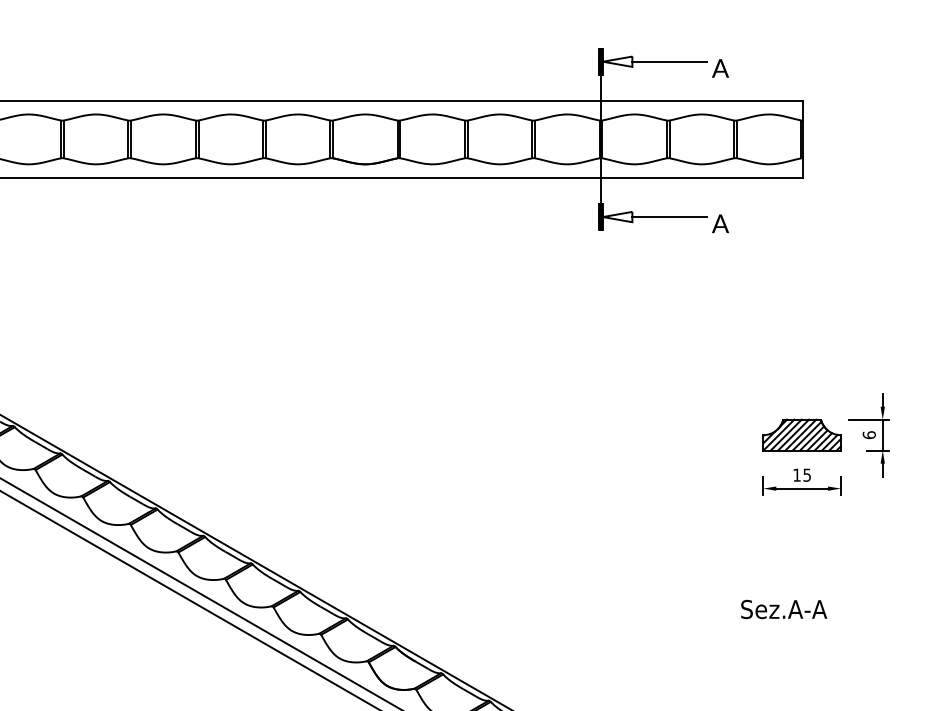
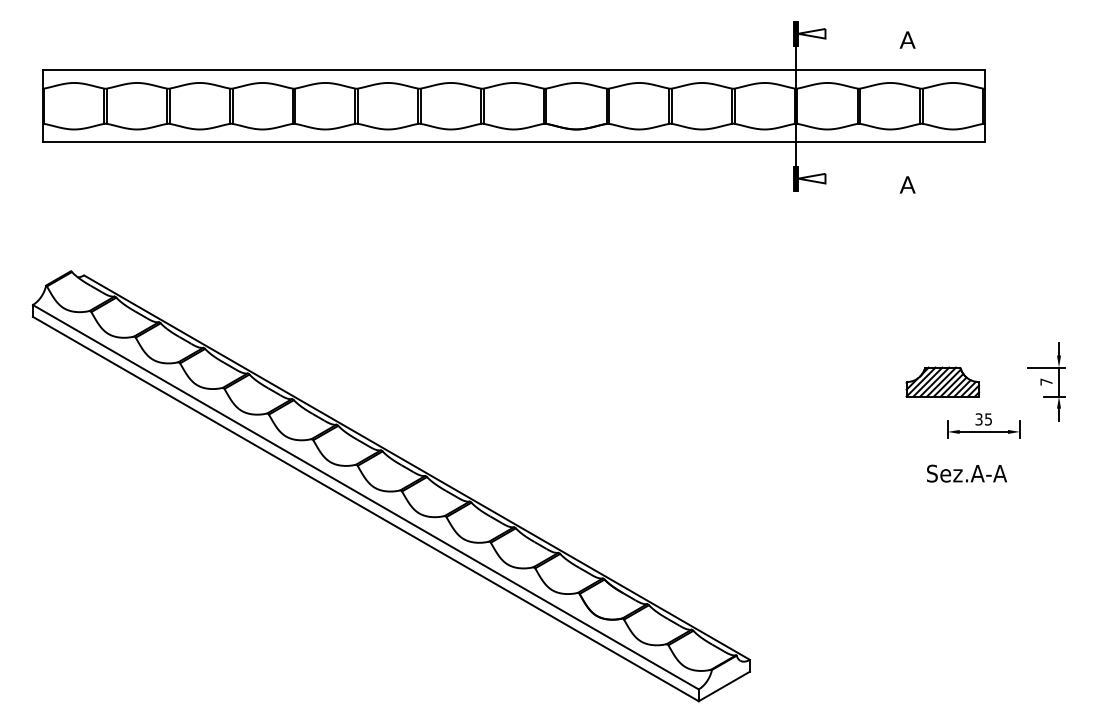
line: (668, 61) -> (859, 33), removed
line: (668, 216) -> (859, 178), removed
part: (801, 434) -> (942, 381), moved
text: (869, 434) -> (1046, 381), 6 -> 7
text: (796, 475) -> (978, 419), 15 -> 35
text: (783, 609) -> (966, 473), moved

